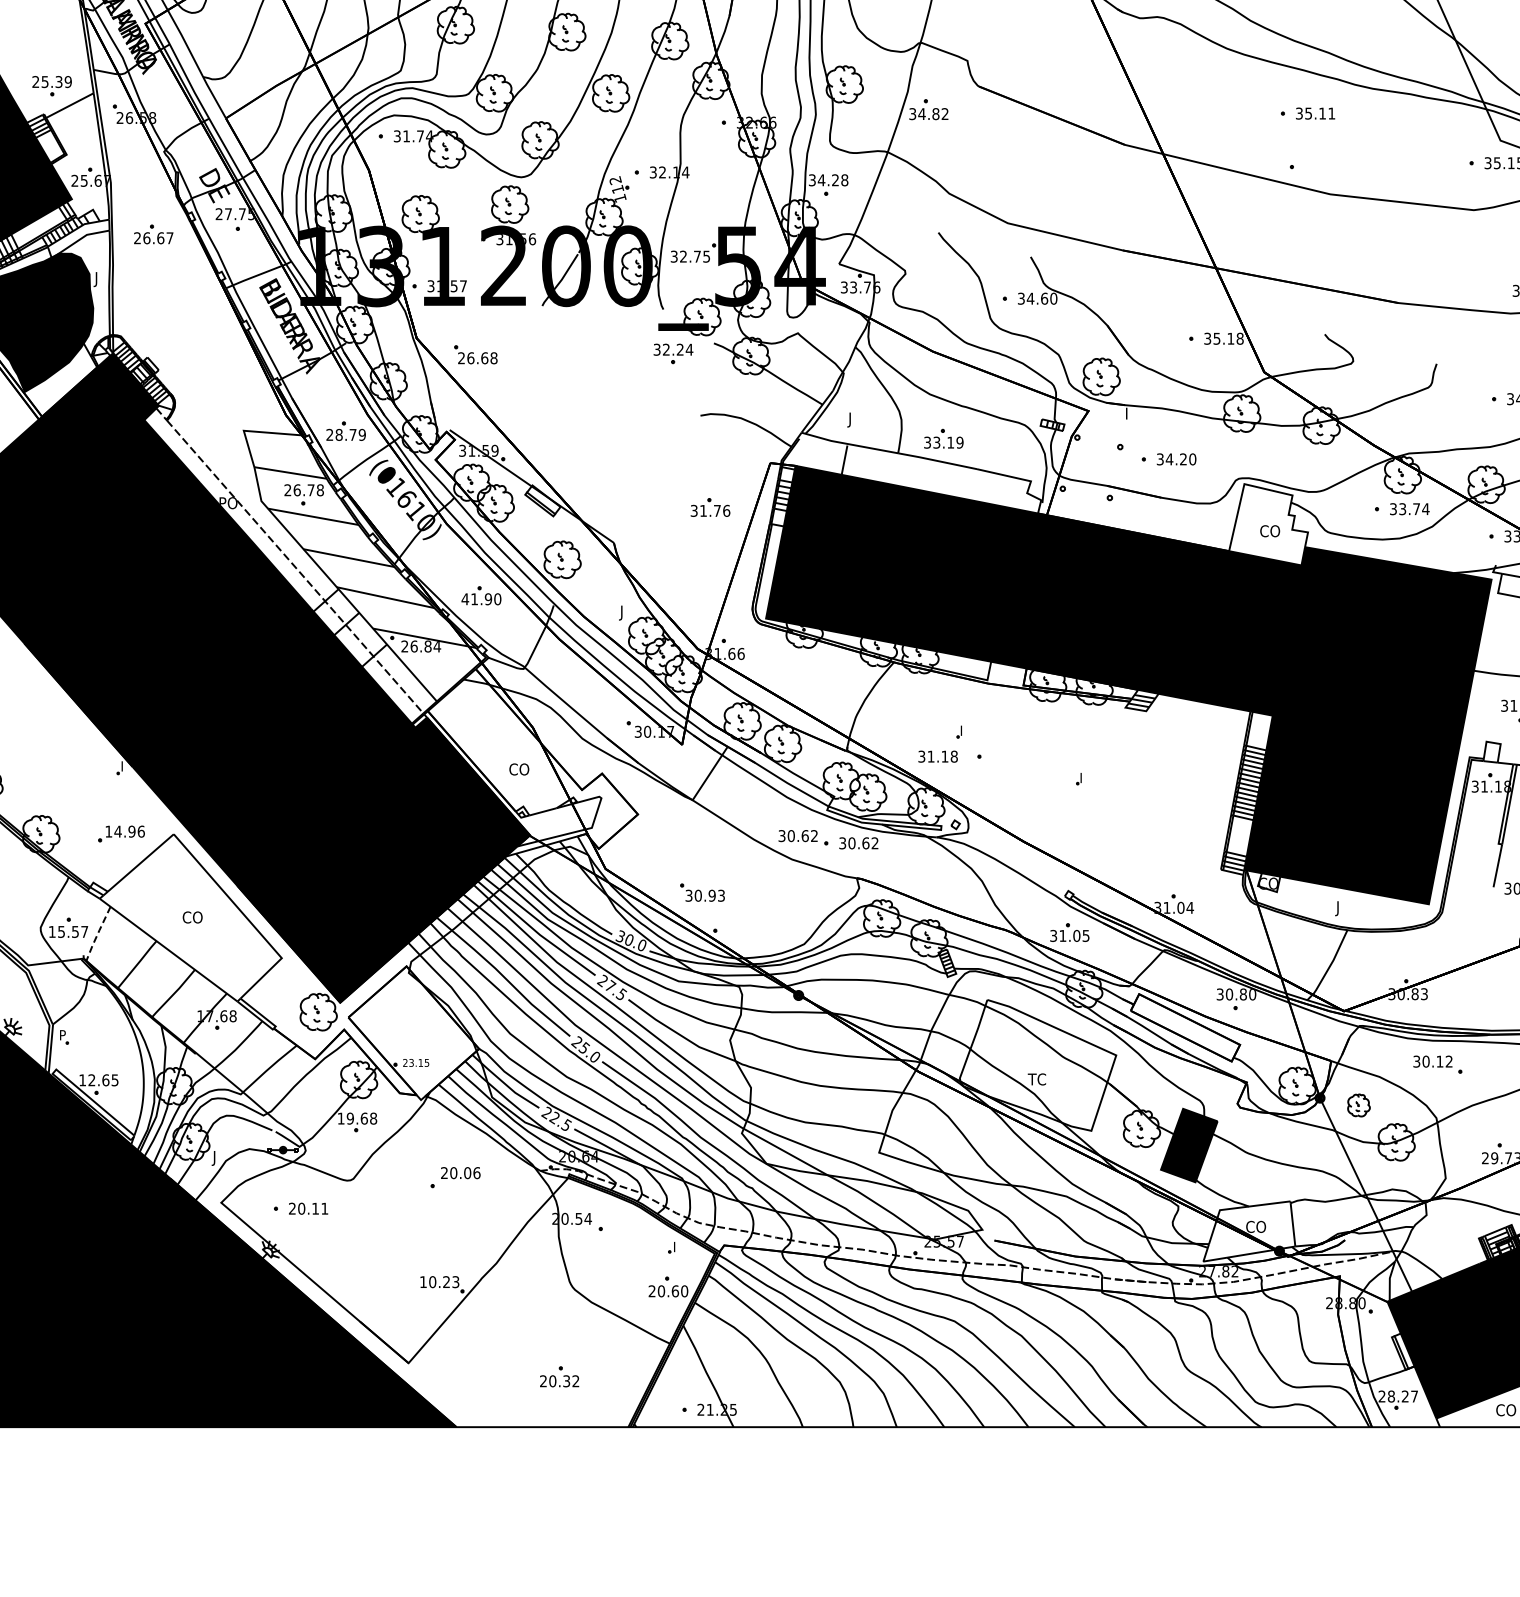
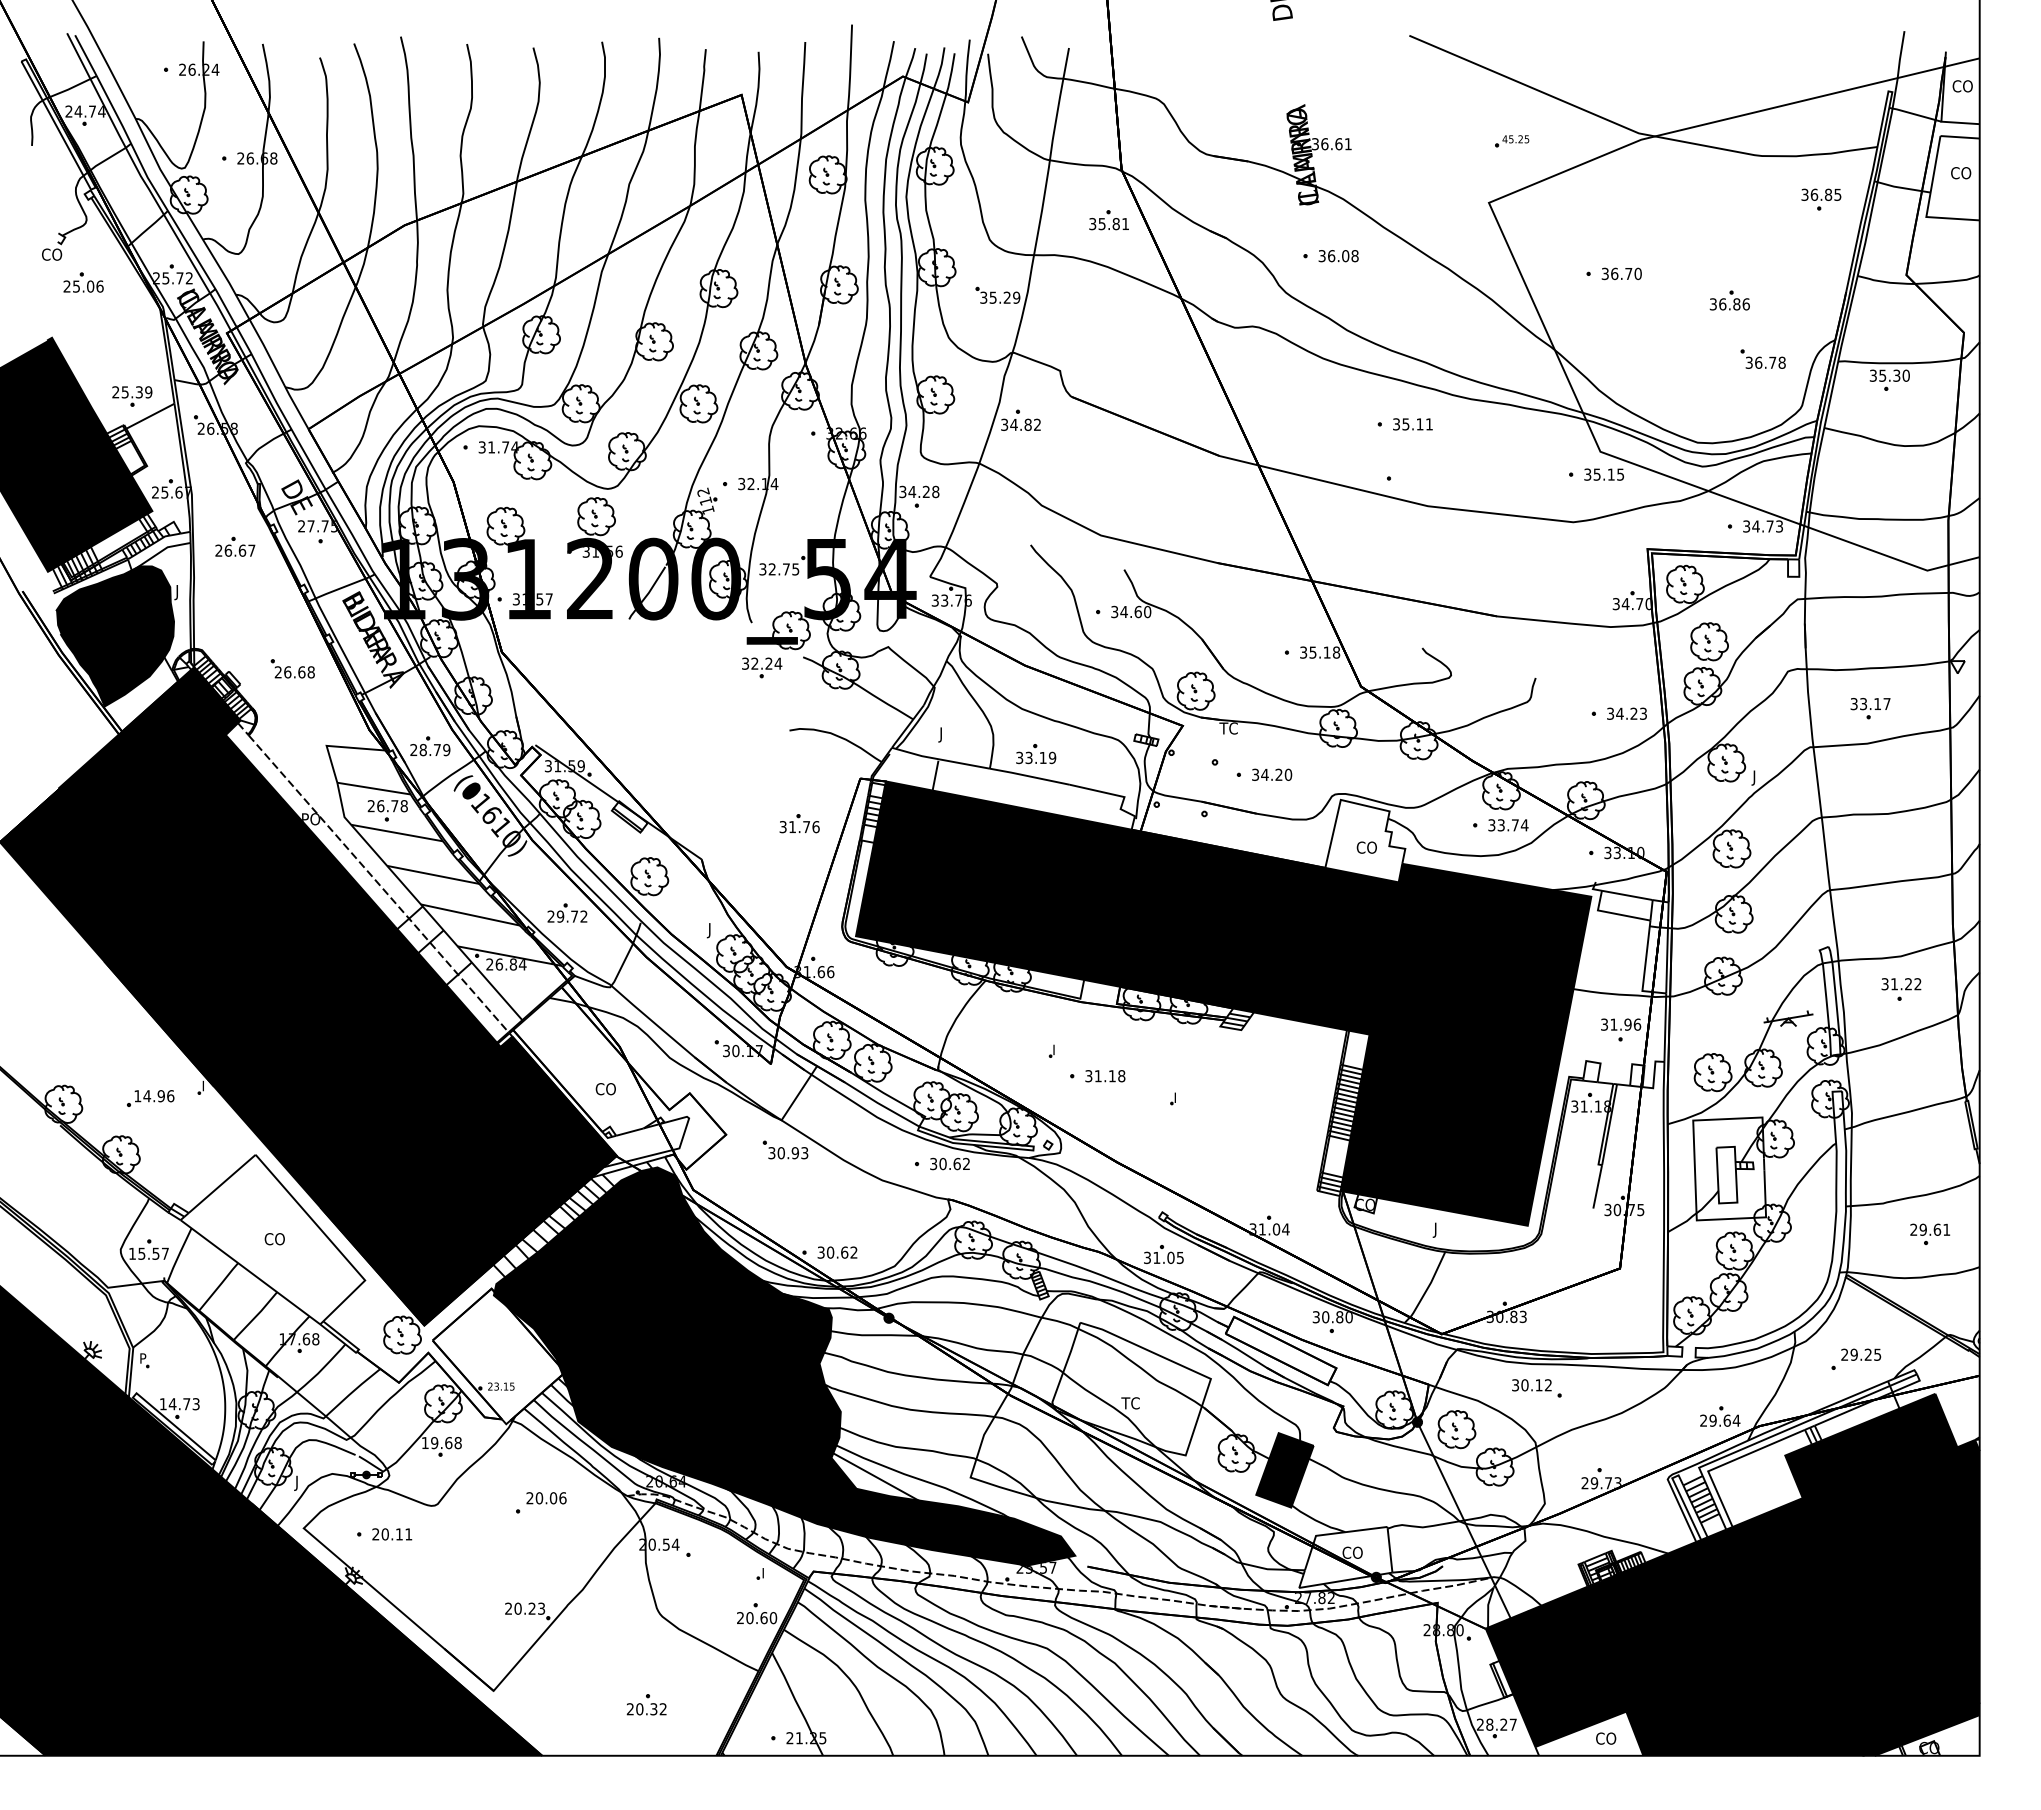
part: (475, 354) -> (292, 668), moved
text: (1133, 413) -> (1228, 728), I -> TC
text: (481, 599) -> (567, 916), 41.90 -> 29.72
text: (938, 756) -> (1105, 1076), moved
part: (121, 833) -> (150, 1098), moved
text: (798, 835) -> (837, 1252), moved
part: (702, 892) -> (785, 1149), moved
line: (97, 933) -> (178, 1255), dashed -> solid
fill: (695, 1043) -> (784, 1366), added
text: (102, 1080) -> (183, 1404), 12.65 -> 14.73
part: (1358, 1105) -> (1456, 1429), size x1.67
text: (423, 1281) -> (508, 1608), 10.23 -> 20.23

